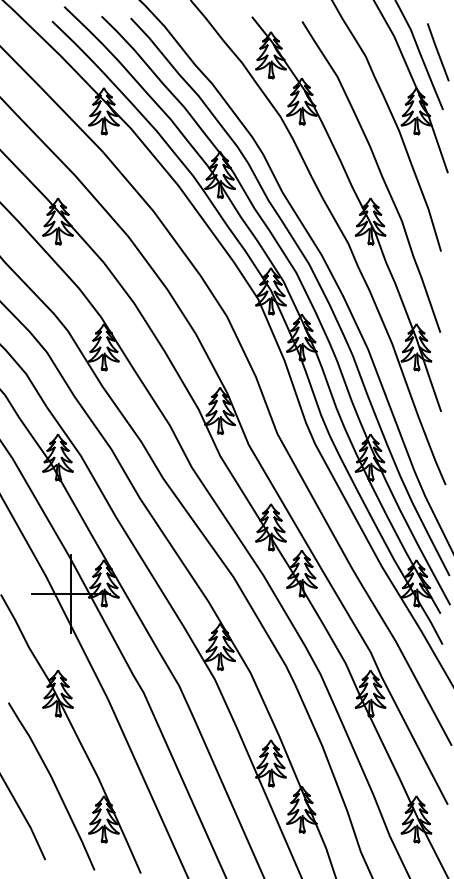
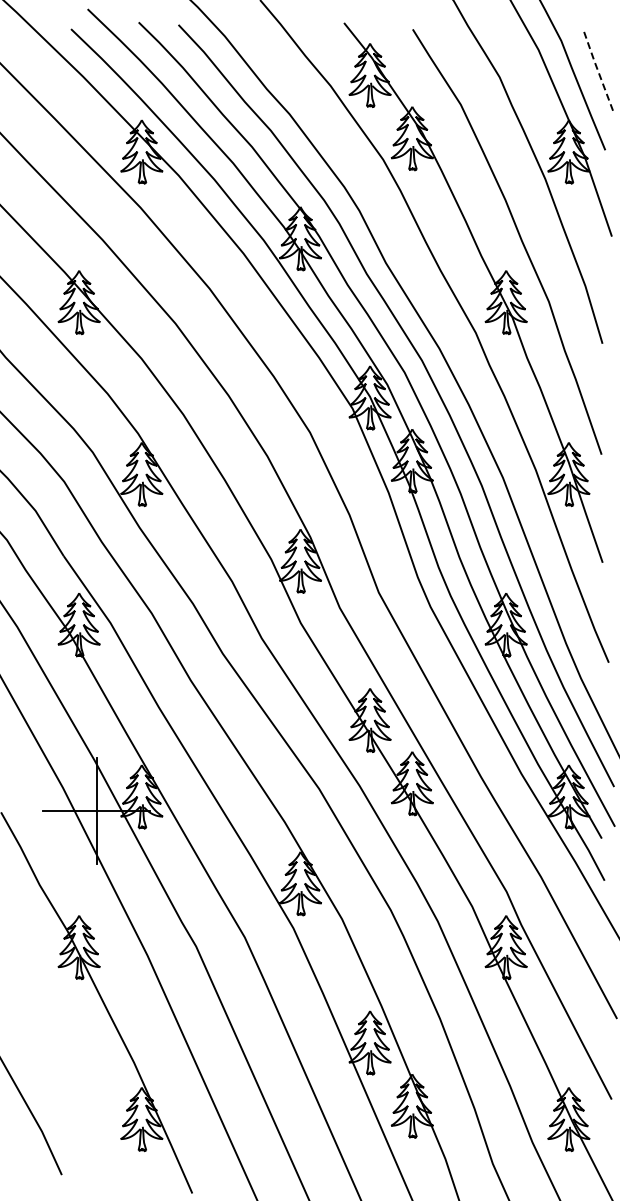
line: (438, 52) -> (598, 71), solid -> dashed
curve: (54, 785) -> (74, 1073), removed

